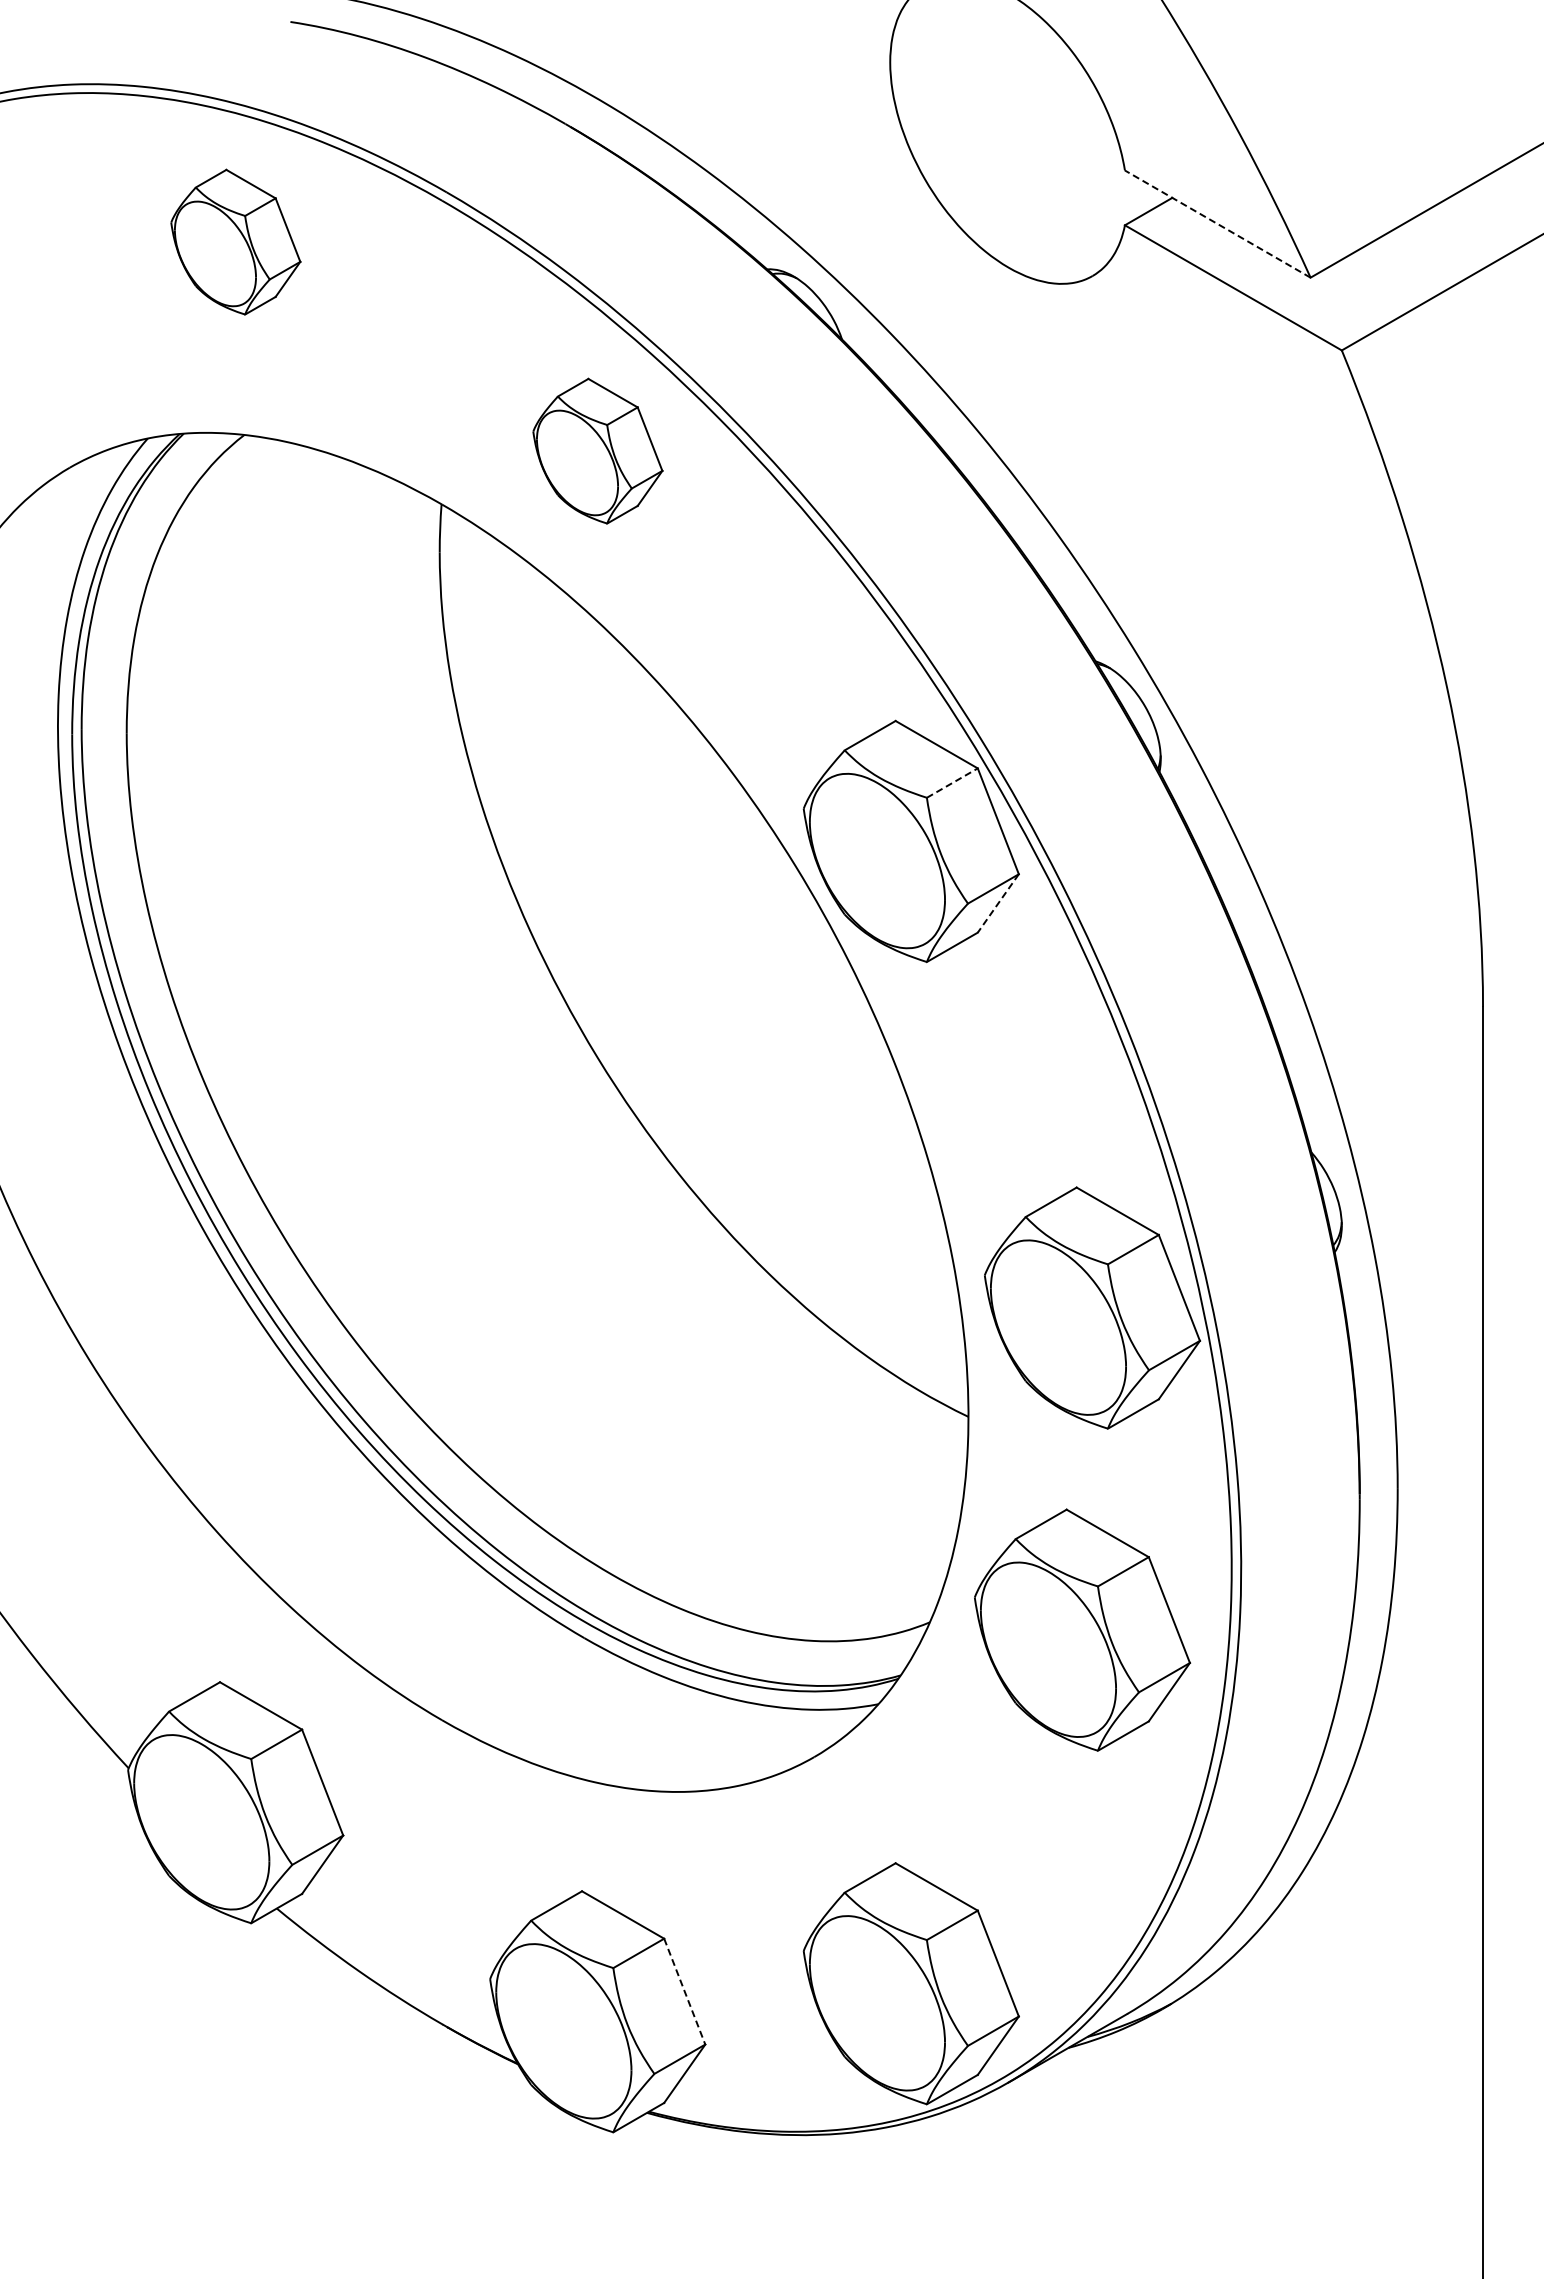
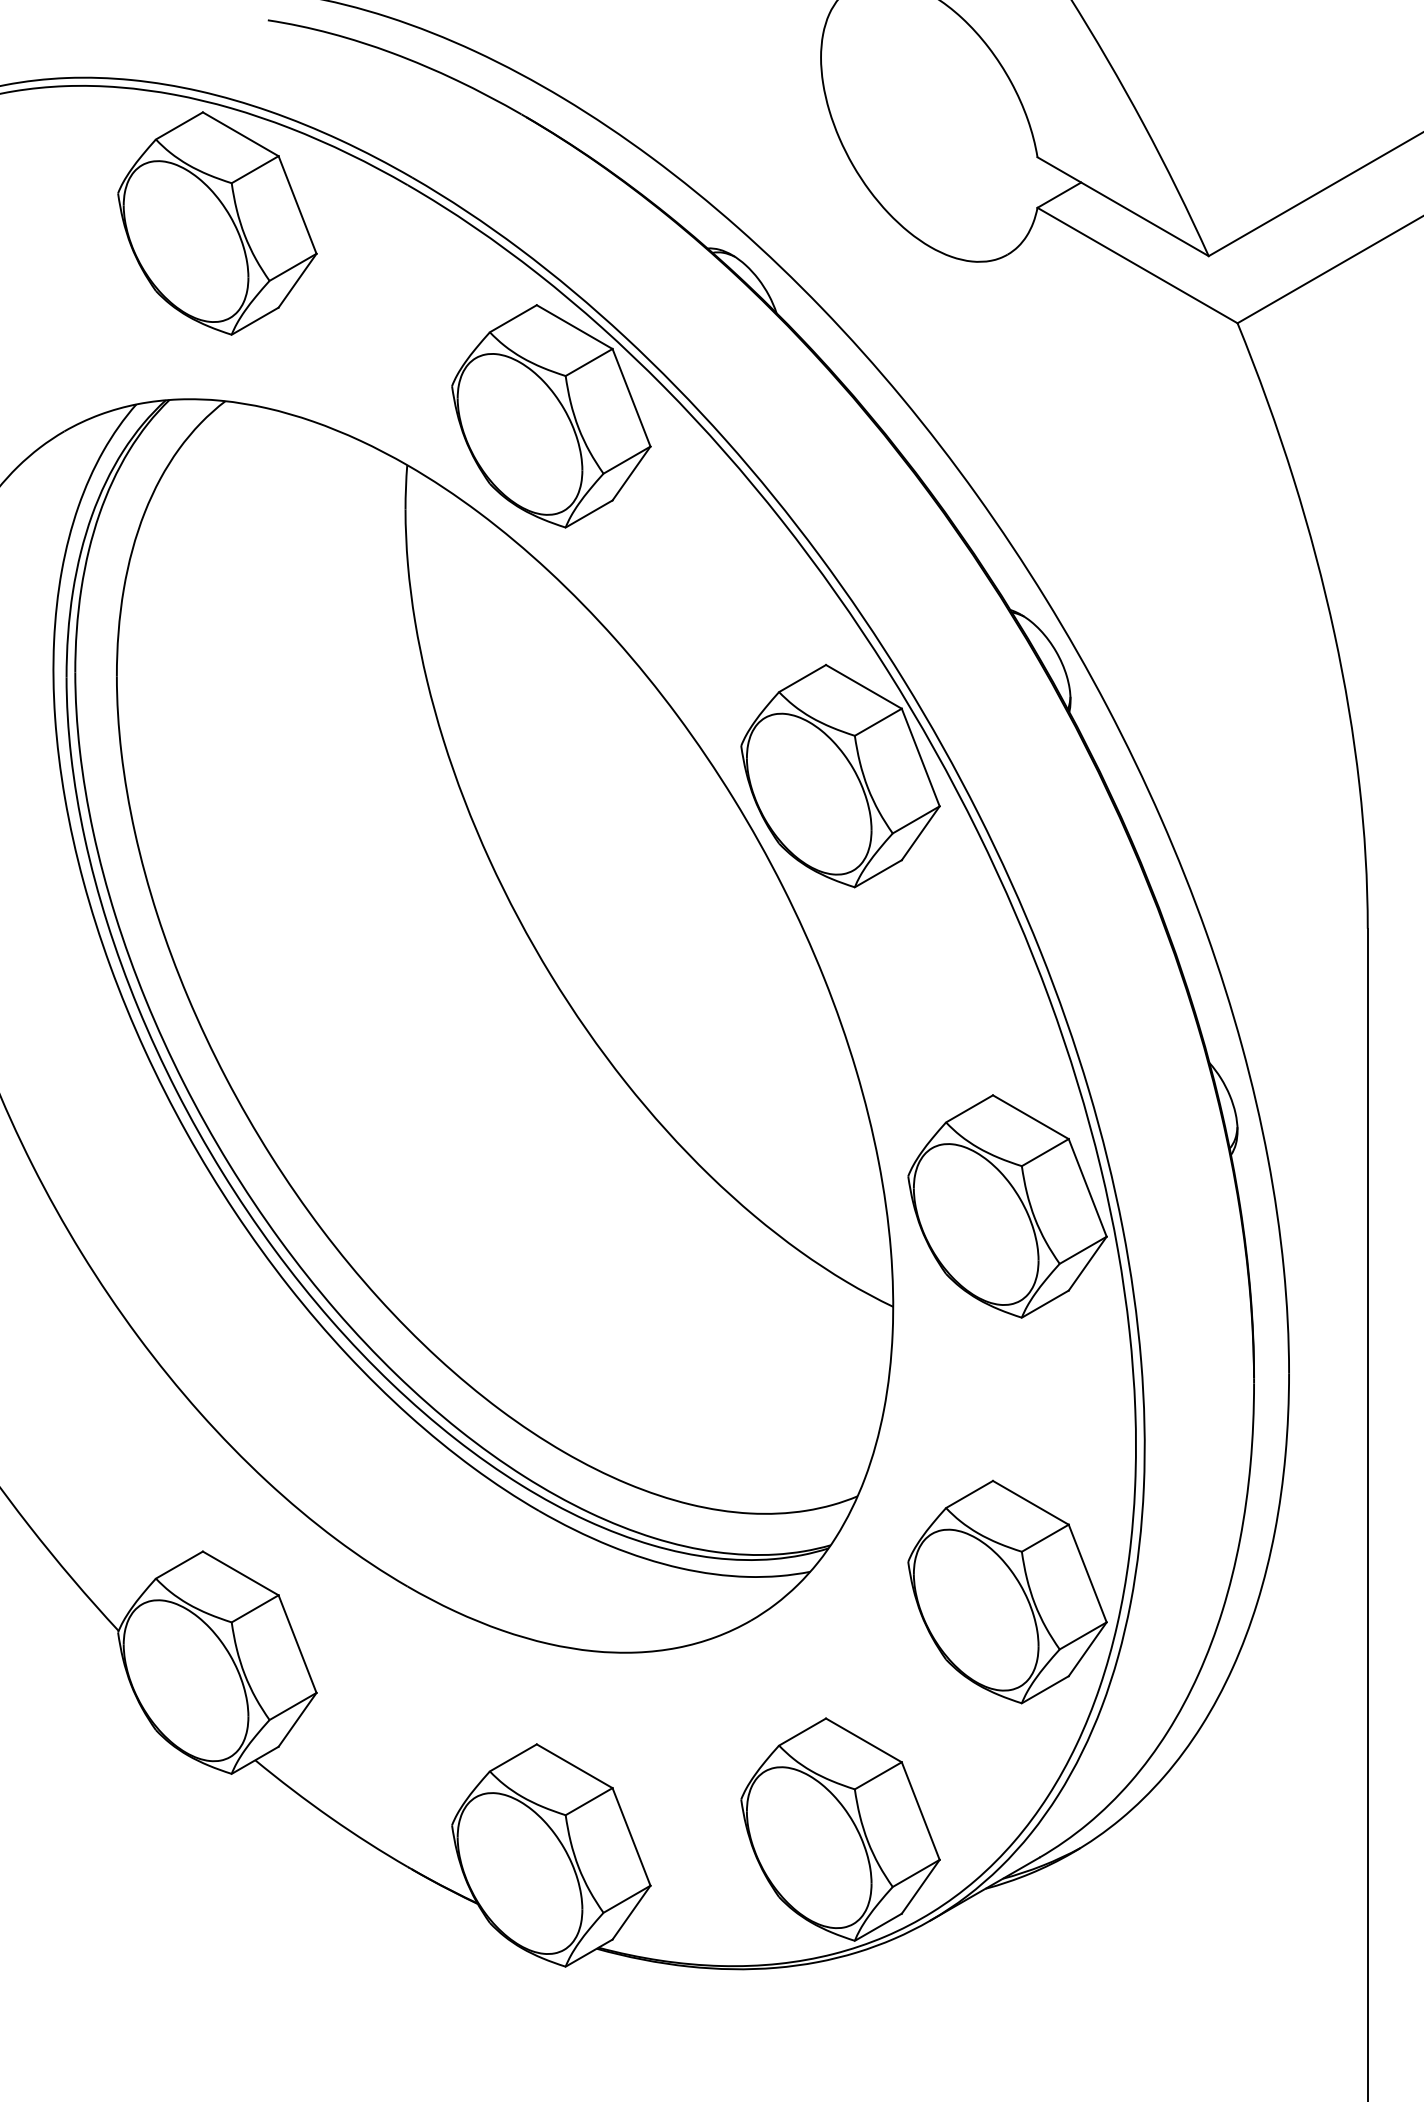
line: (1217, 223) -> (1122, 206), dashed -> solid
part: (235, 241) -> (217, 222), size x1.67
part: (597, 450) -> (551, 415), size x1.67
line: (952, 782) -> (878, 721), dashed -> solid
line: (998, 903) -> (920, 833), dashed -> solid
part: (1082, 1629) -> (1007, 1591), moved
line: (684, 1991) -> (631, 1836), dashed -> solid

